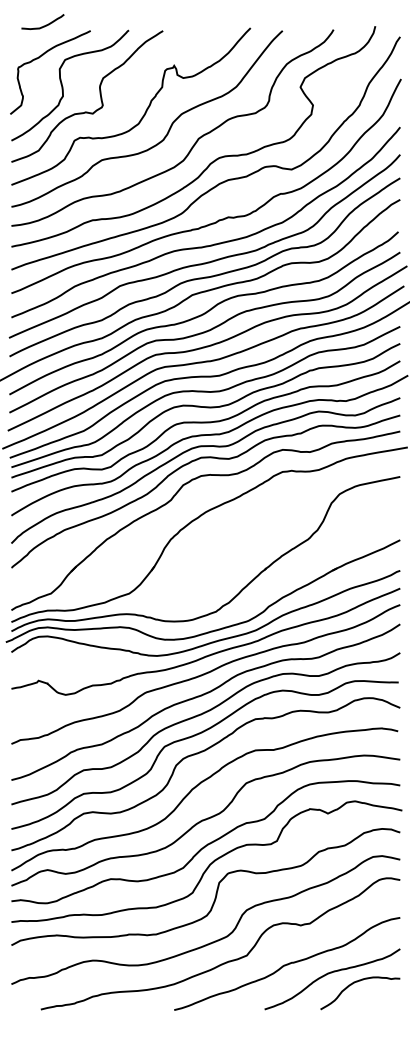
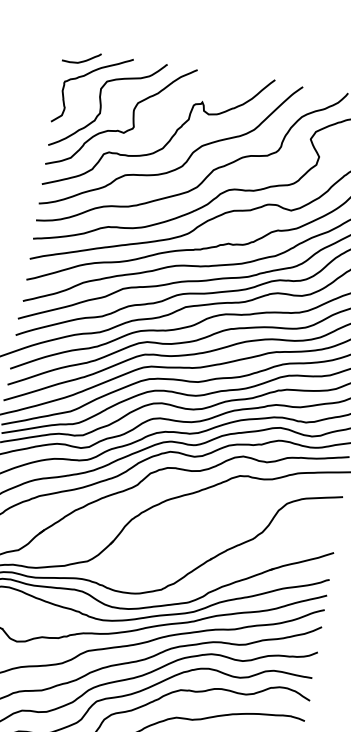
curve: (43, 25) -> (81, 60), moved

